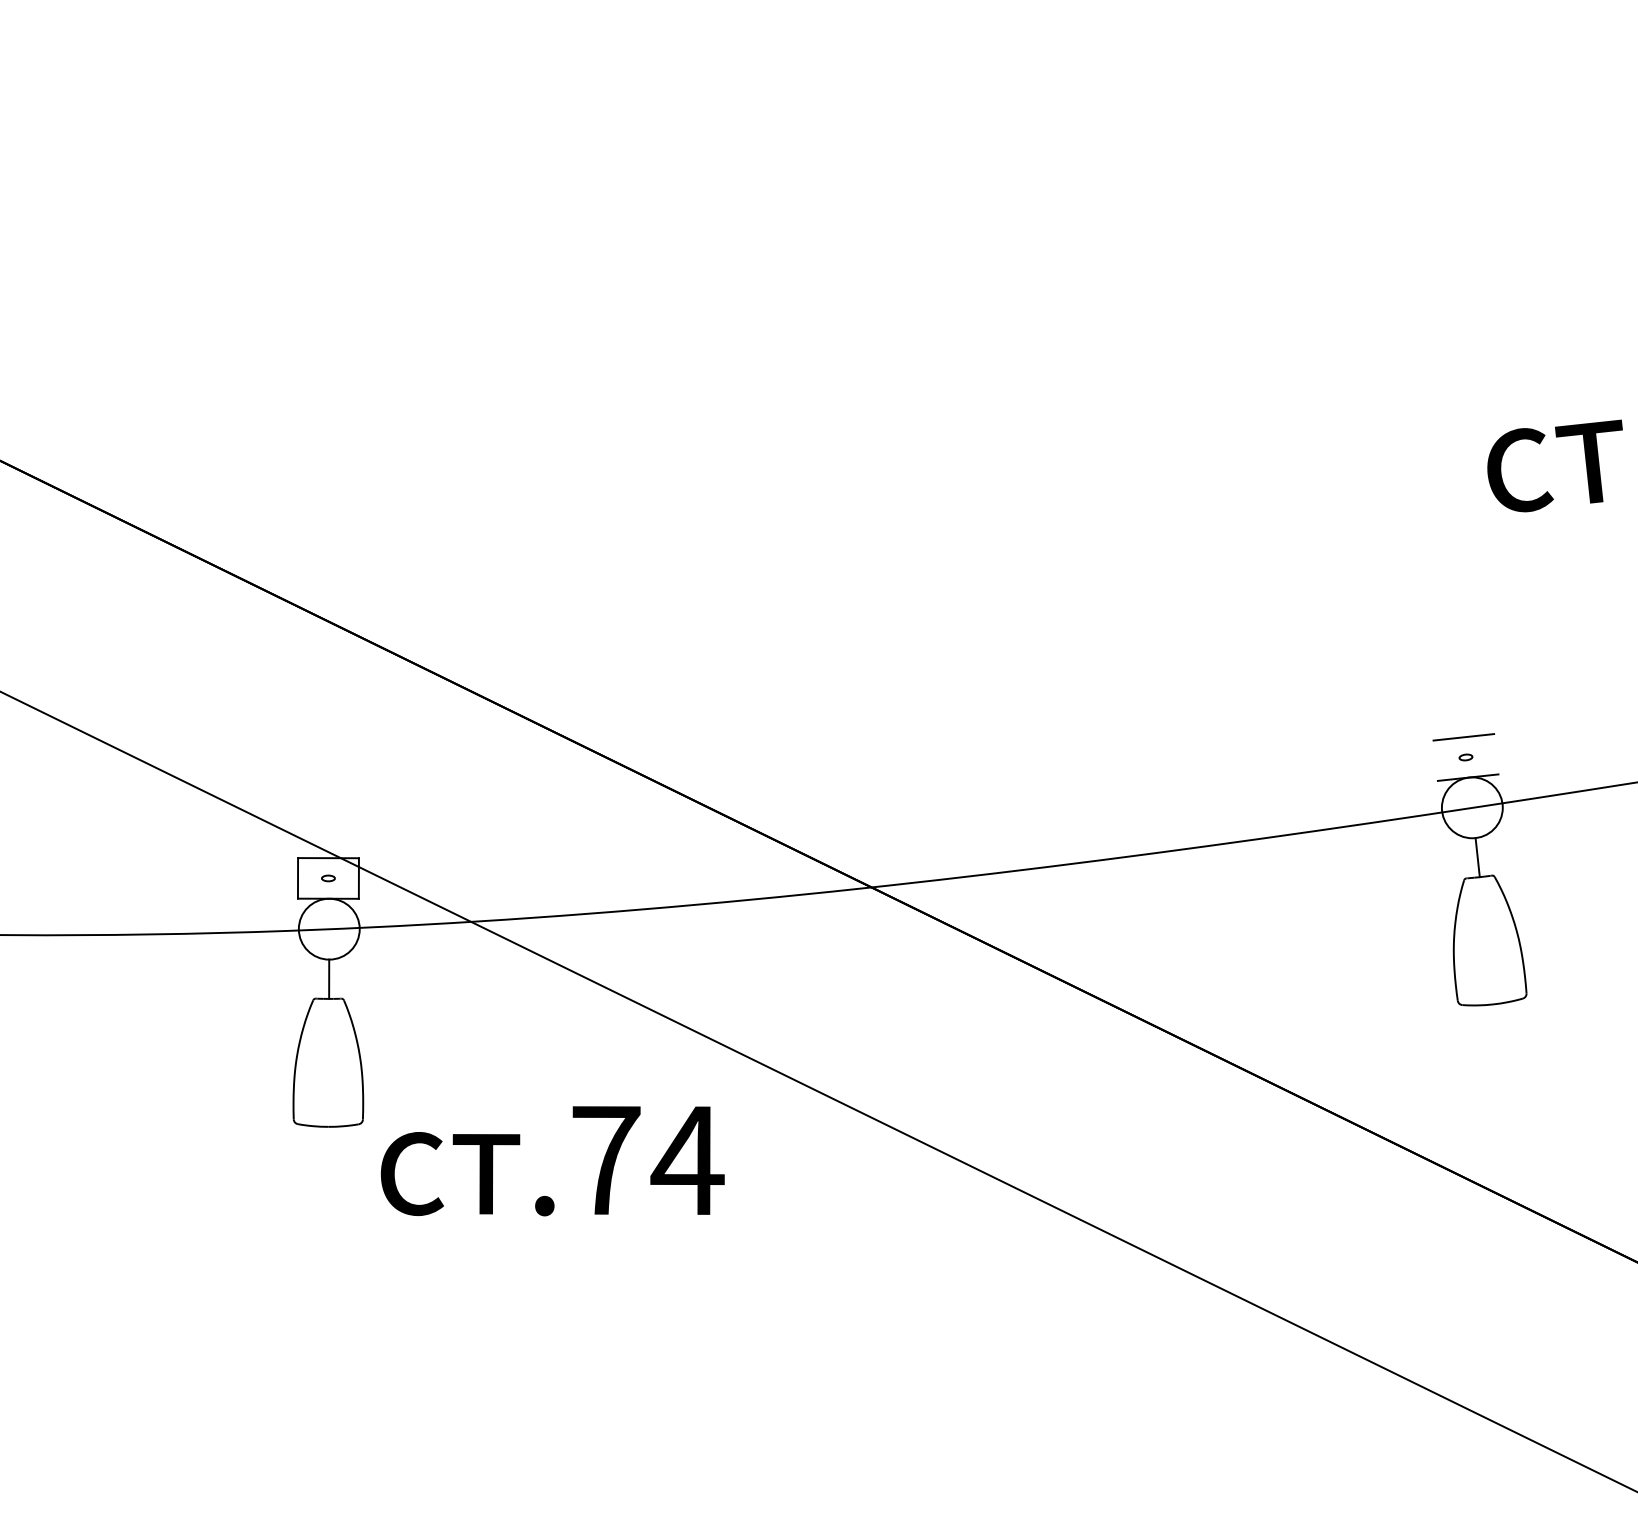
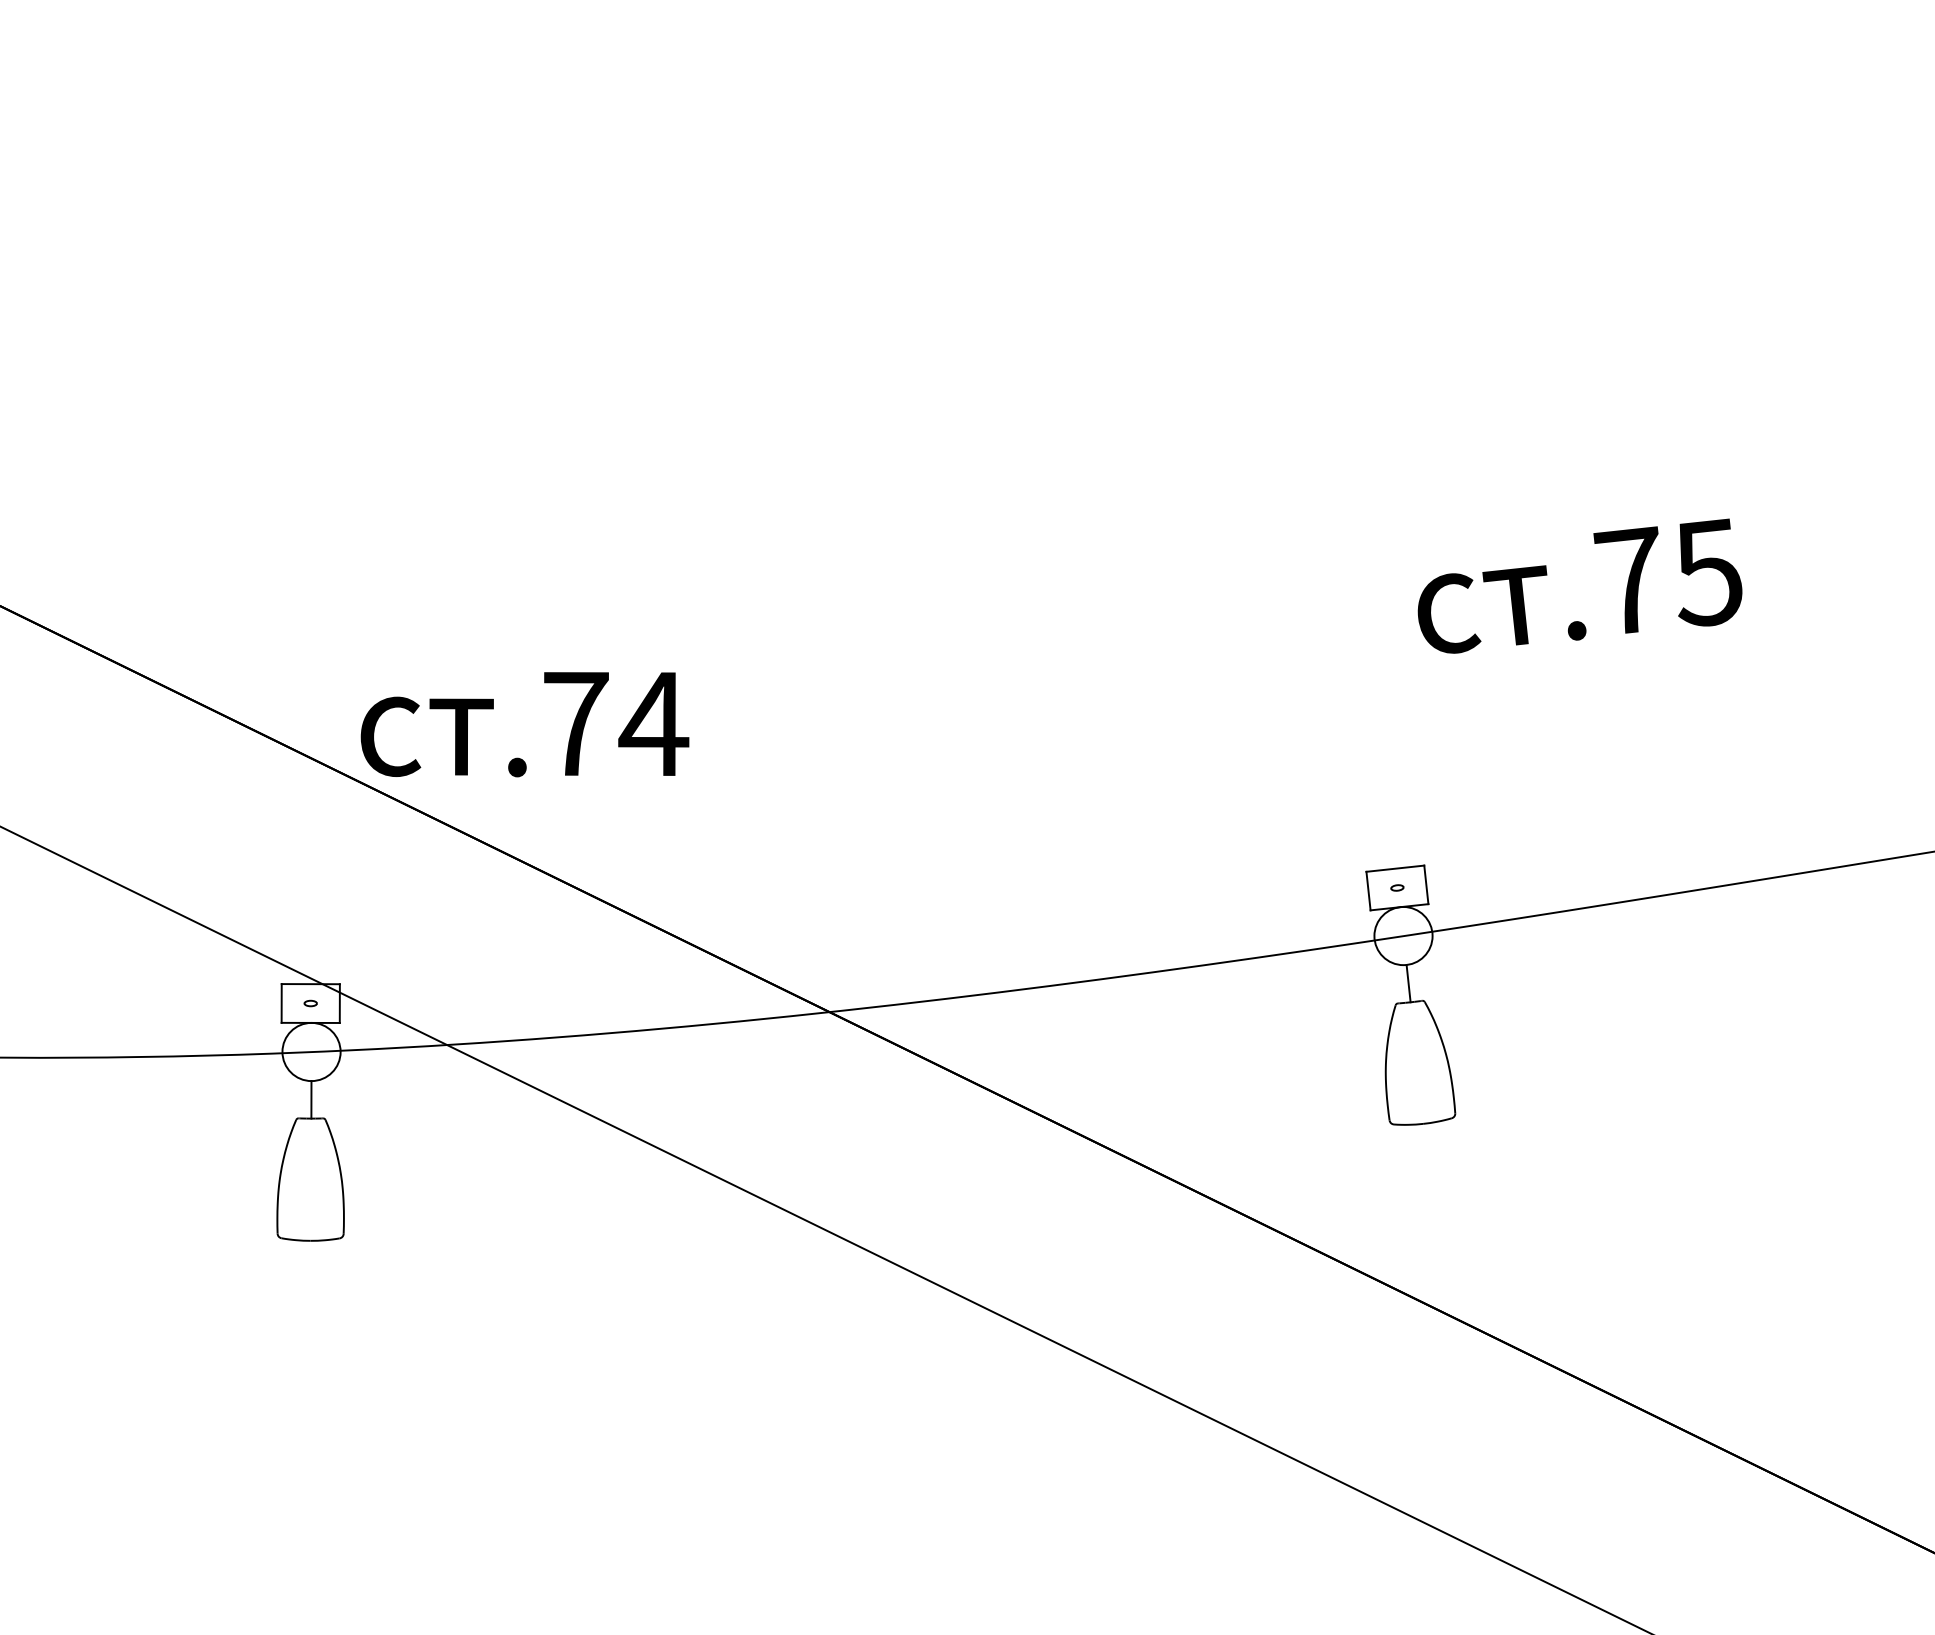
line: (1496, 753) -> (1426, 884), added
line: (1435, 760) -> (1368, 890), added
text: (552, 1161) -> (524, 724), moved

